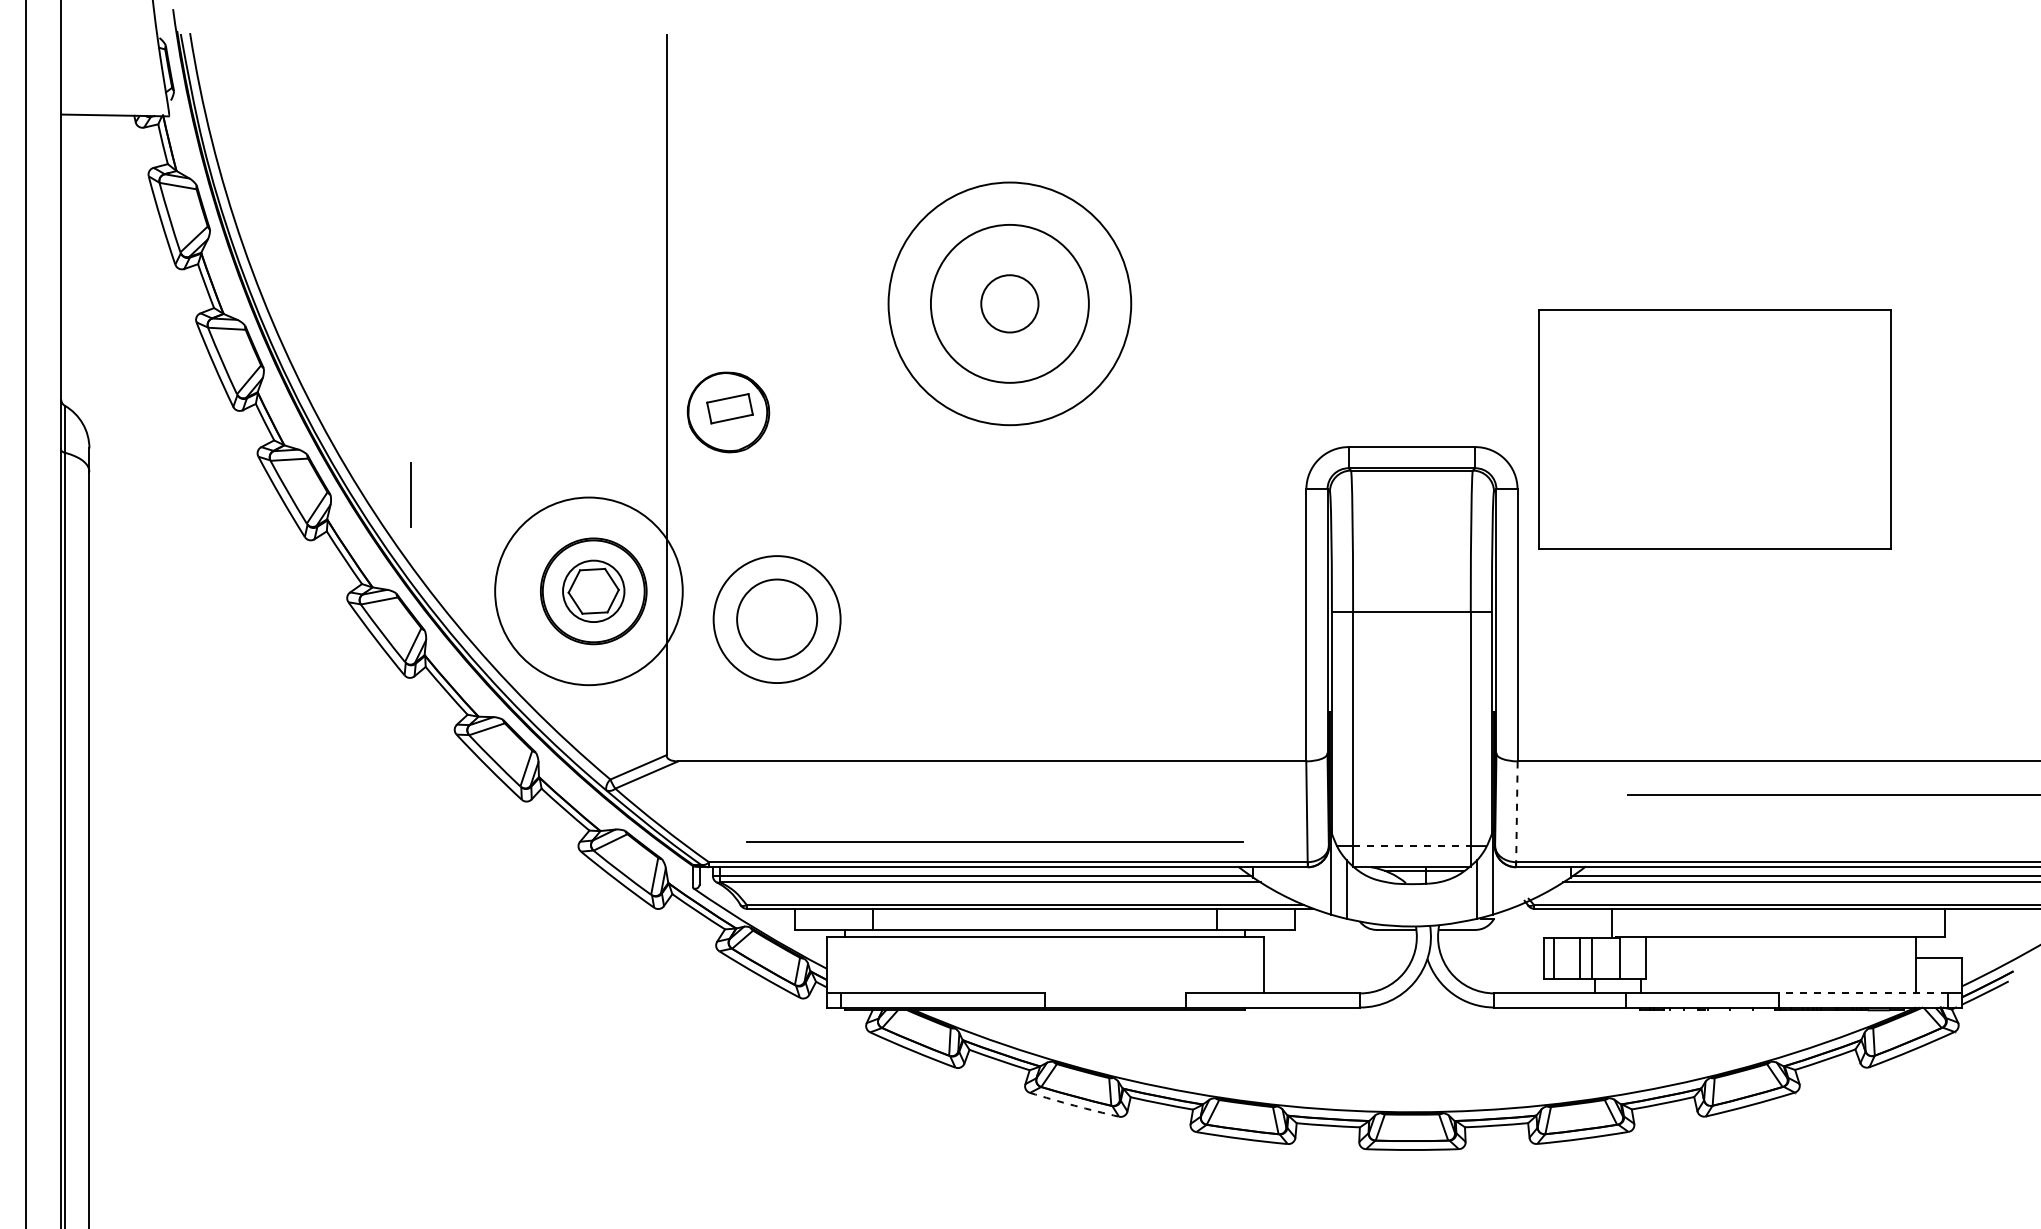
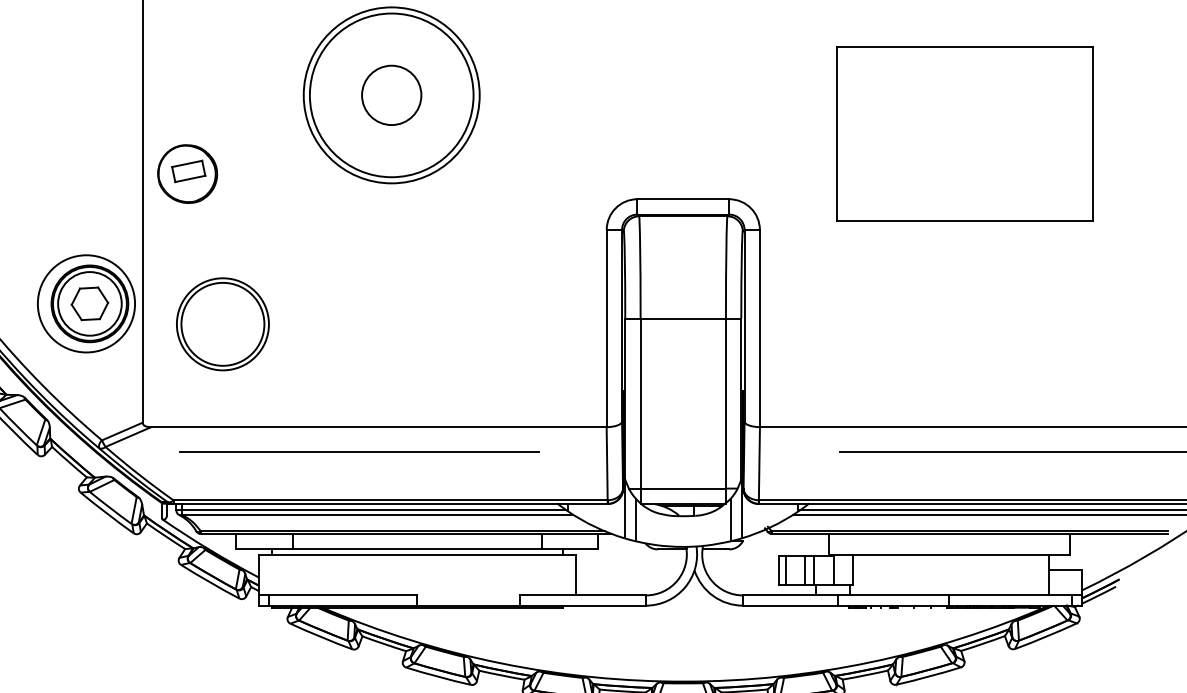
circle: (1009, 303) -> (391, 95), size x1.43
circle: (1009, 303) -> (391, 95), size x1.43
part: (1714, 429) -> (964, 133), moved
circle: (588, 591) -> (86, 303), size x0.71
circle: (593, 591) -> (89, 303), size x1.43
circle: (776, 619) -> (222, 324), size x1.43
line: (1516, 812) -> (759, 464), dashed -> solid
line: (994, 841) -> (359, 451), moved
line: (1411, 846) -> (682, 488), dashed -> solid
line: (1863, 993) -> (1010, 595), dashed -> solid
arc: (1074, 1105) -> (438, 676), dashed -> solid

